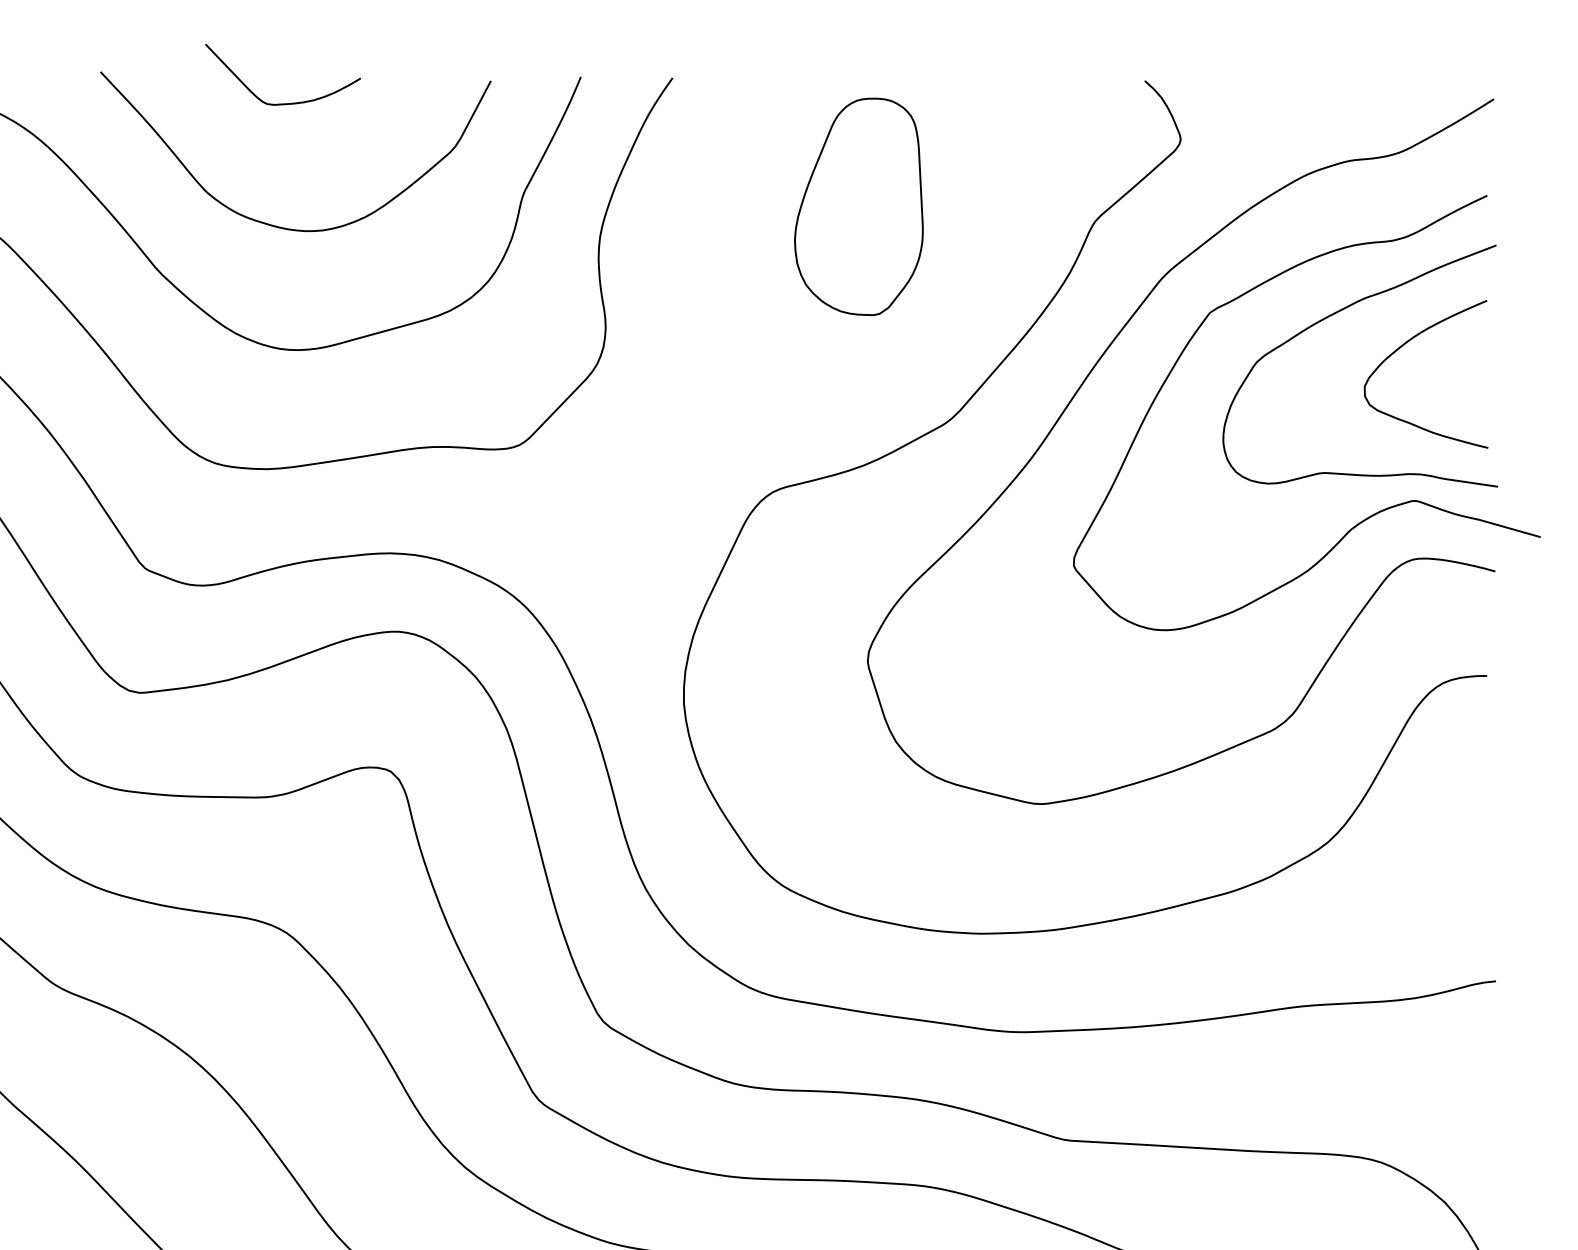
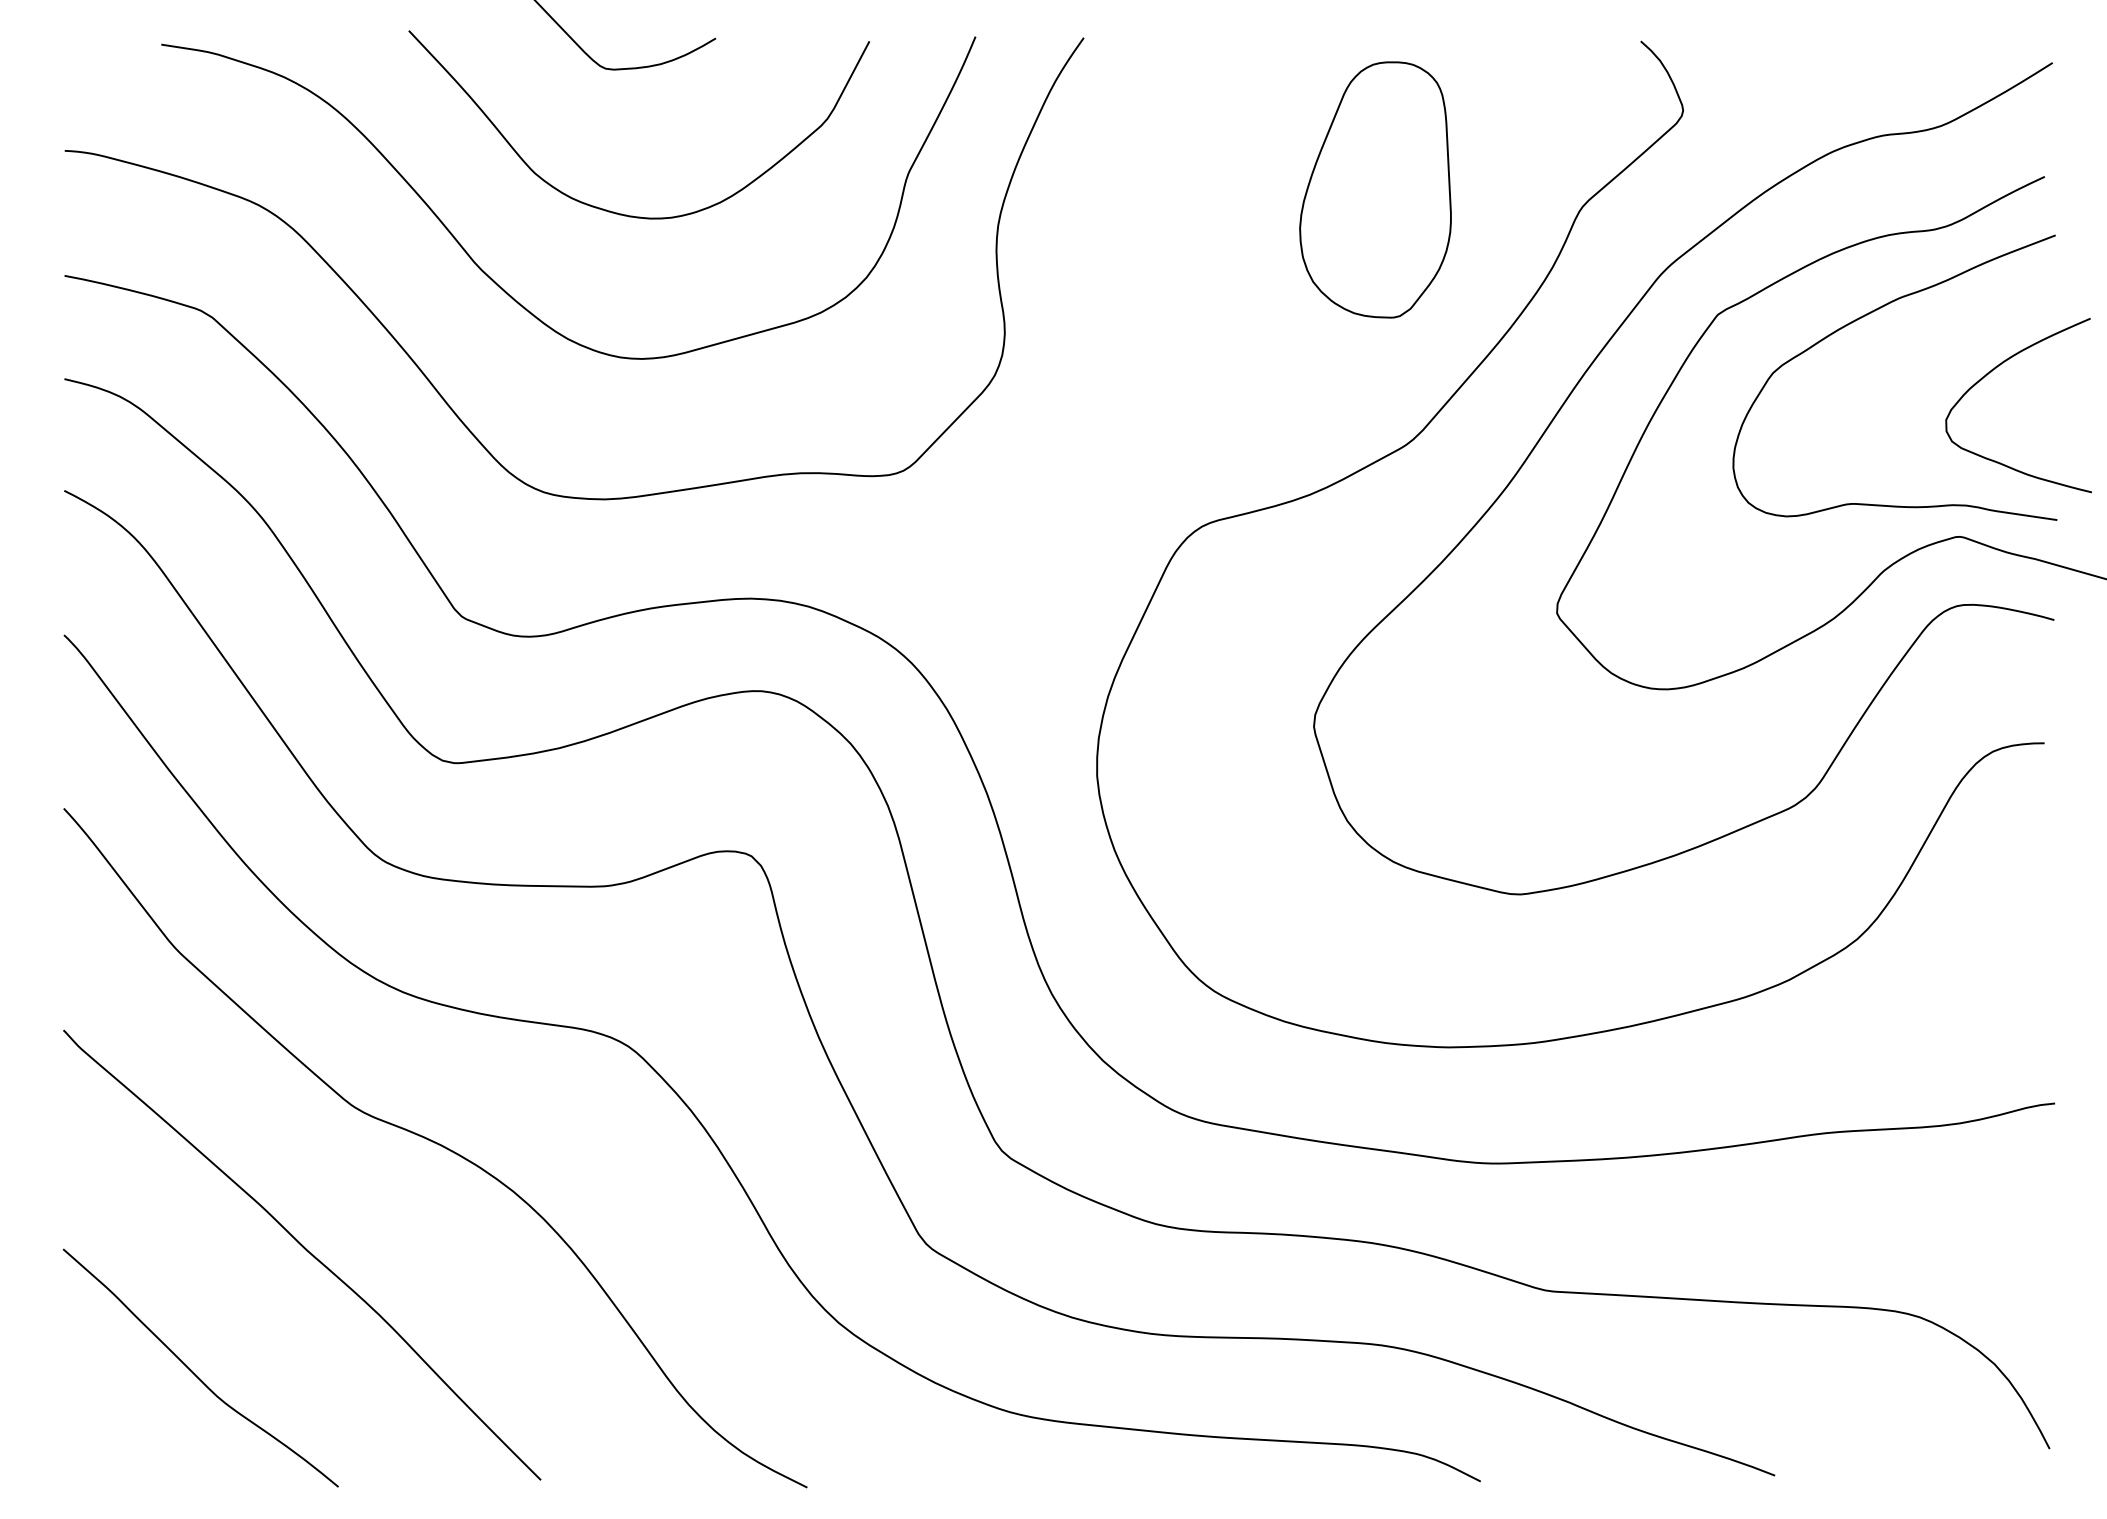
part: (858, 206) -> (1375, 189), moved
curve: (1403, 346) -> (1991, 372), moved

